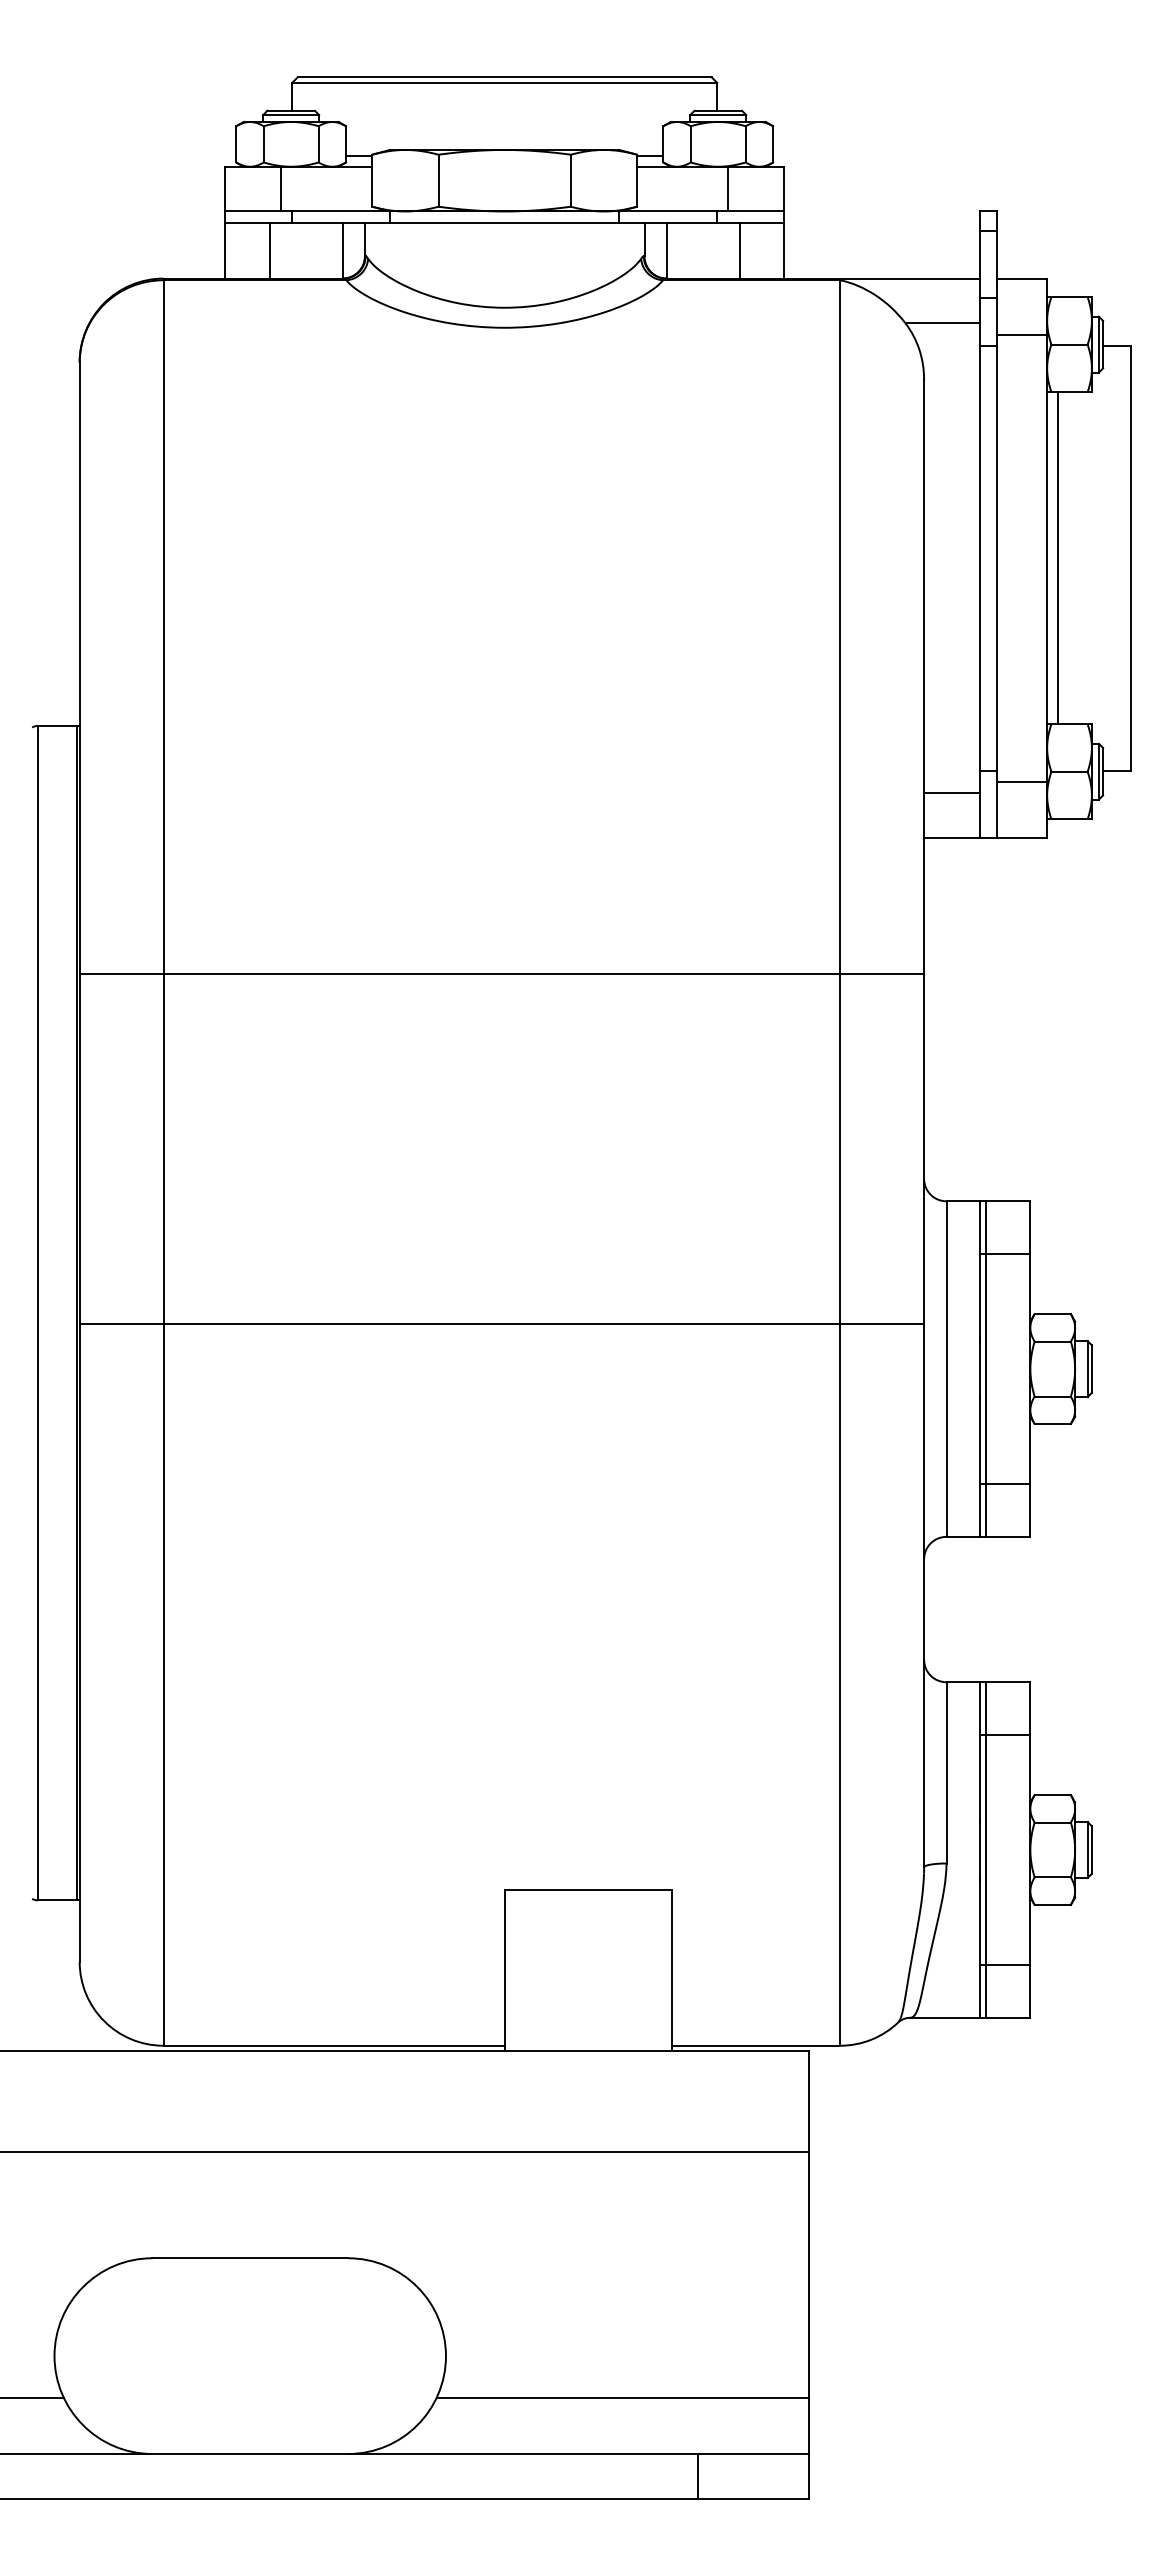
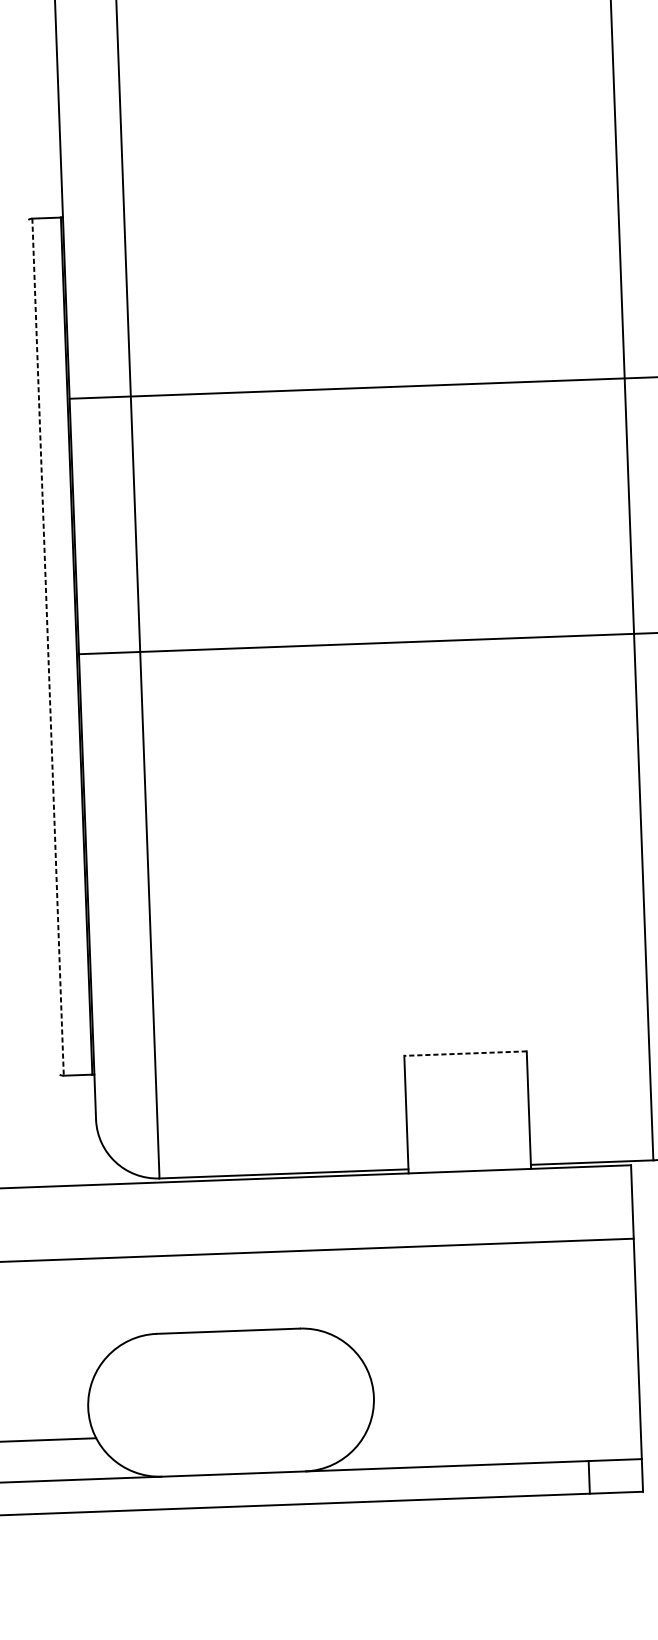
line: (37, 1313) -> (47, 647), solid -> dashed
line: (588, 1890) -> (465, 1053), solid -> dashed
line: (622, 2398) -> (503, 1423), removed
line: (697, 2475) -> (589, 1476), moved

